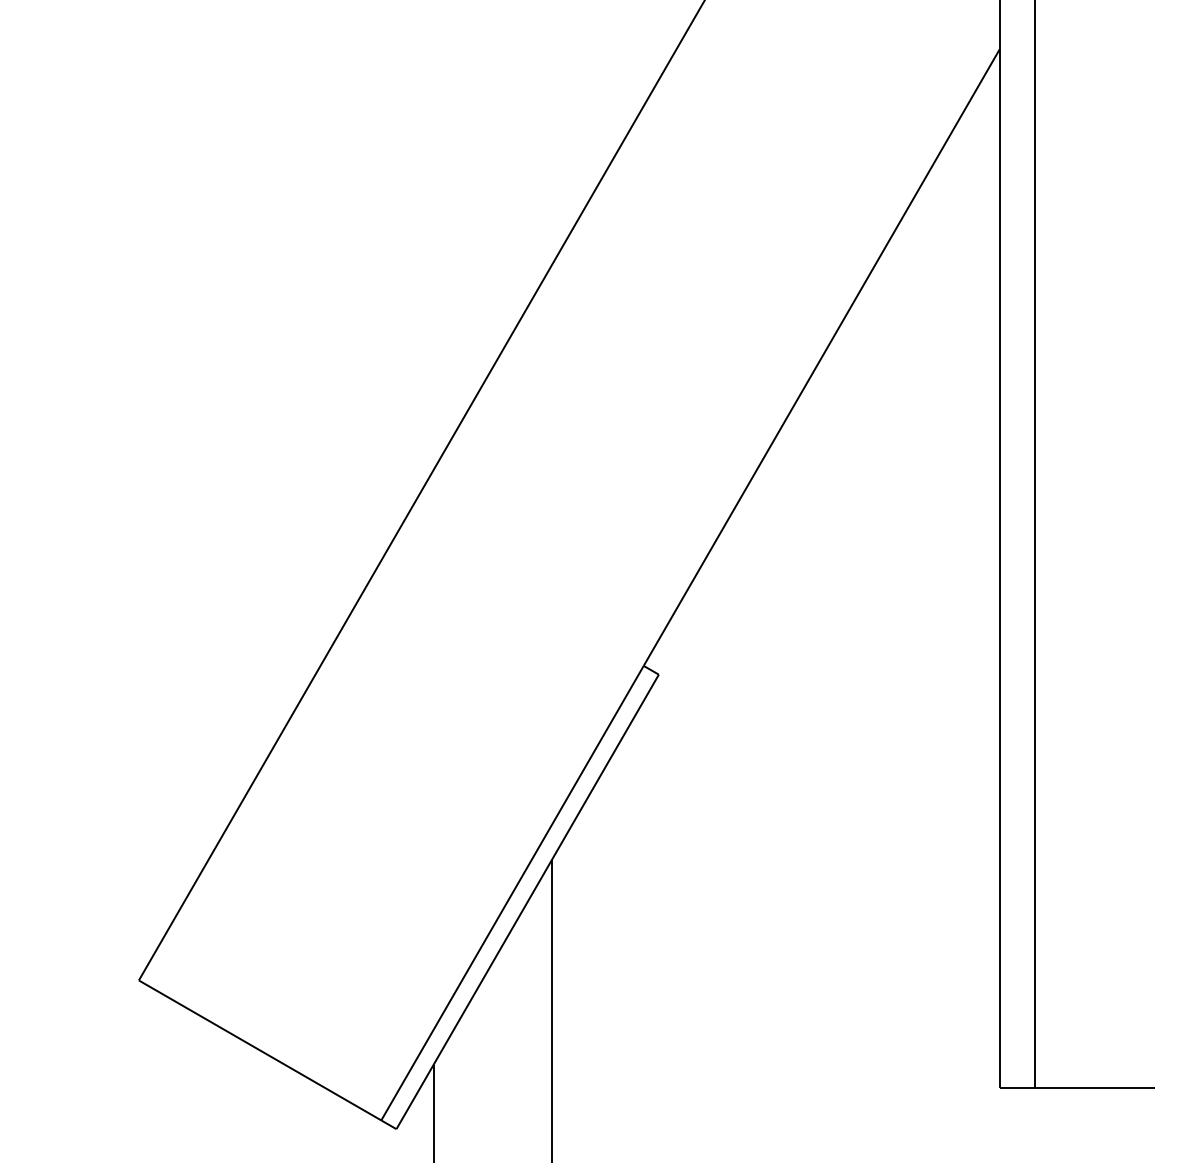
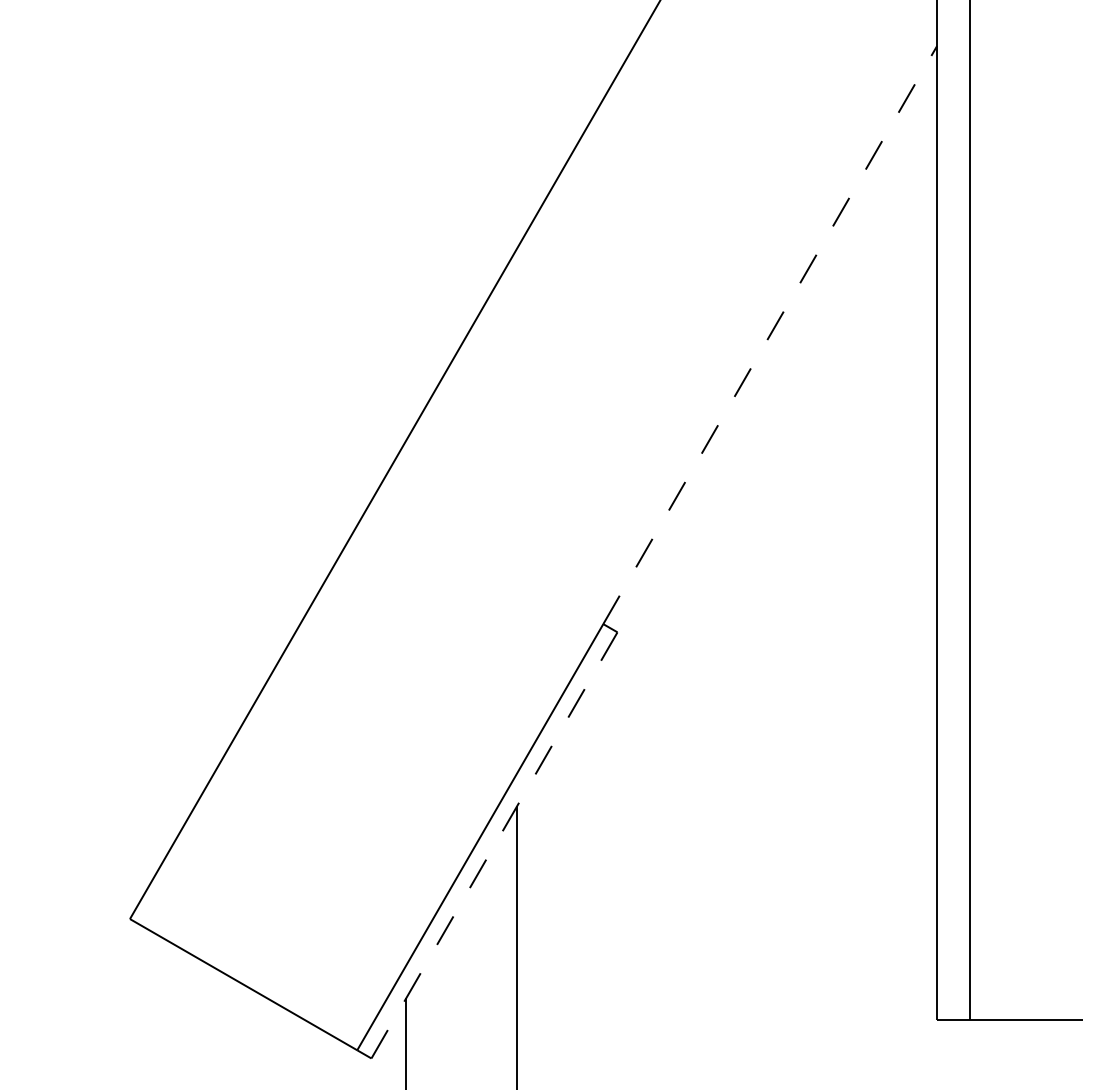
line: (821, 357) -> (769, 334), solid -> dashed
line: (527, 902) -> (494, 845), solid -> dashed

